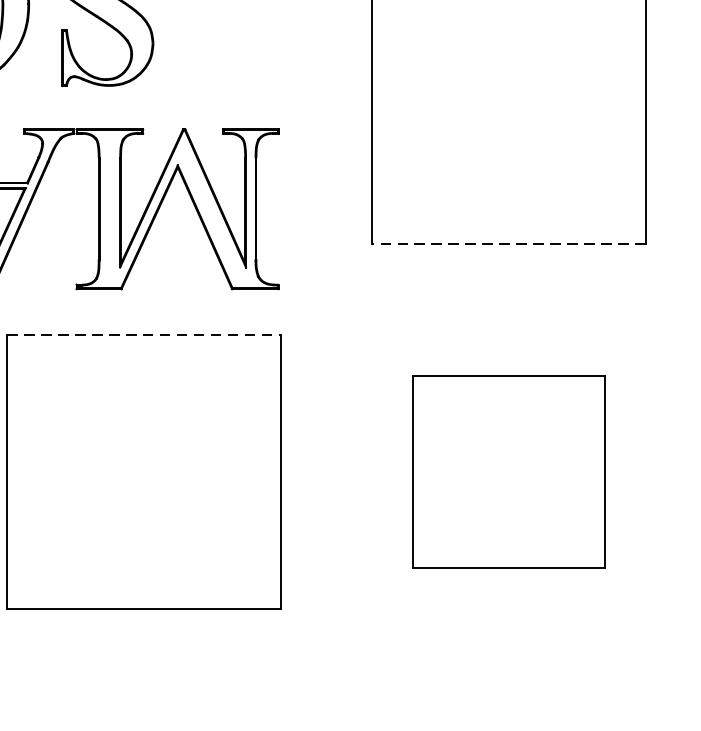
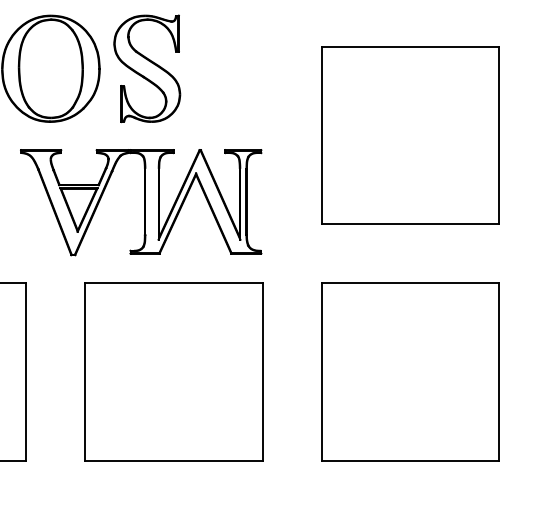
line: (508, 244) -> (410, 224), dashed -> solid
line: (144, 335) -> (174, 283), dashed -> solid
part: (508, 471) -> (410, 371), size x1.43

